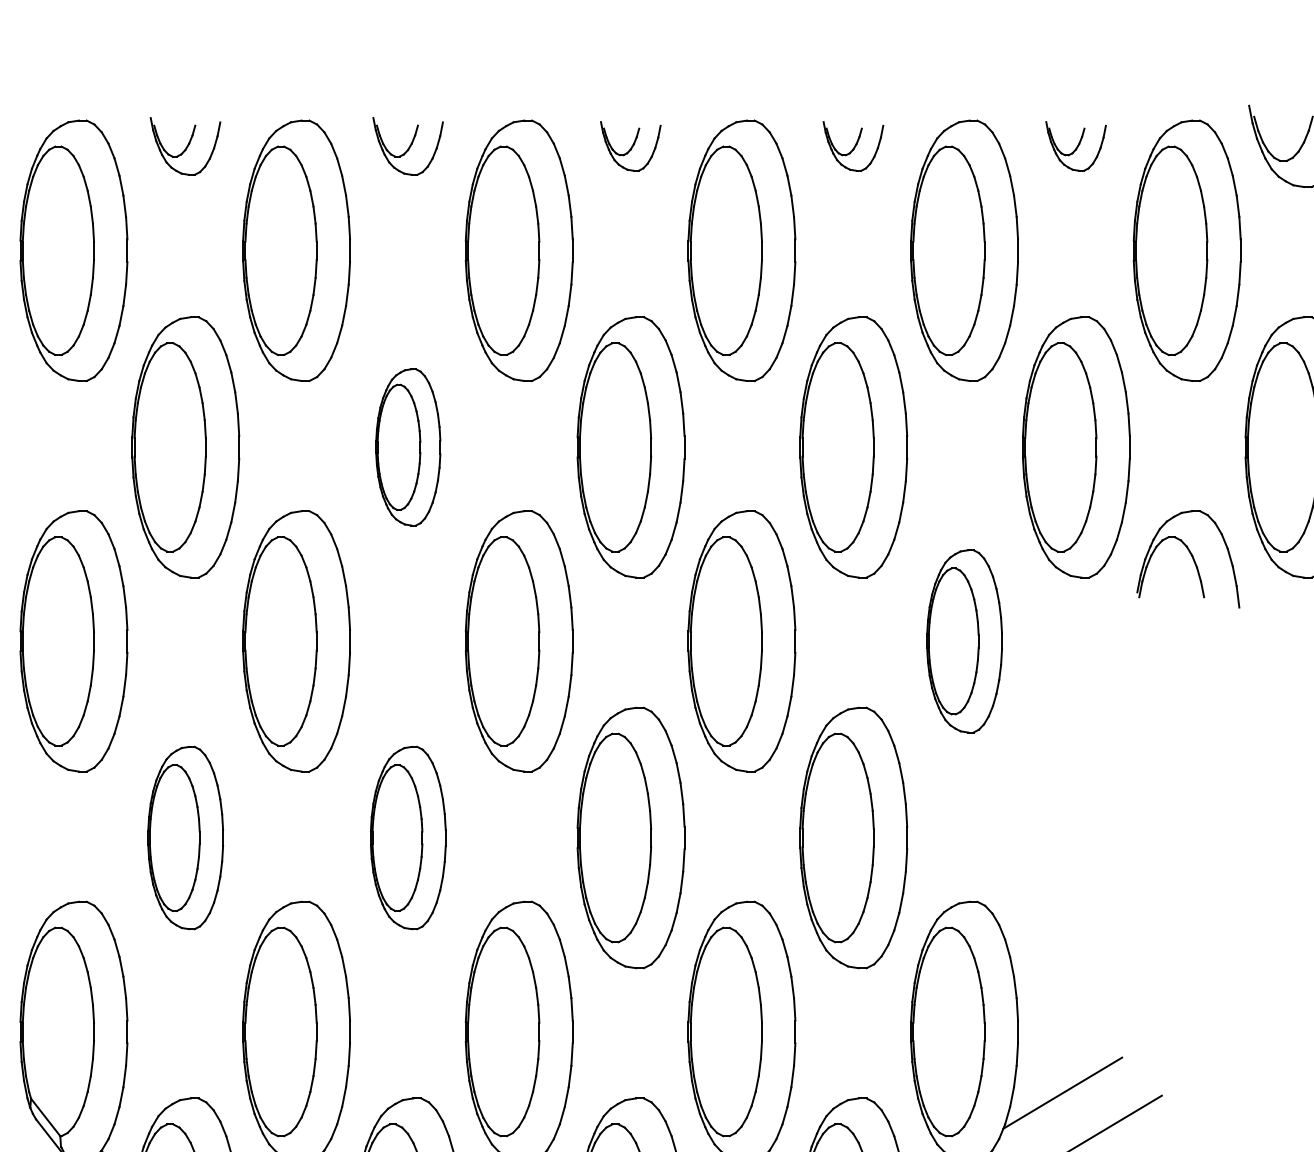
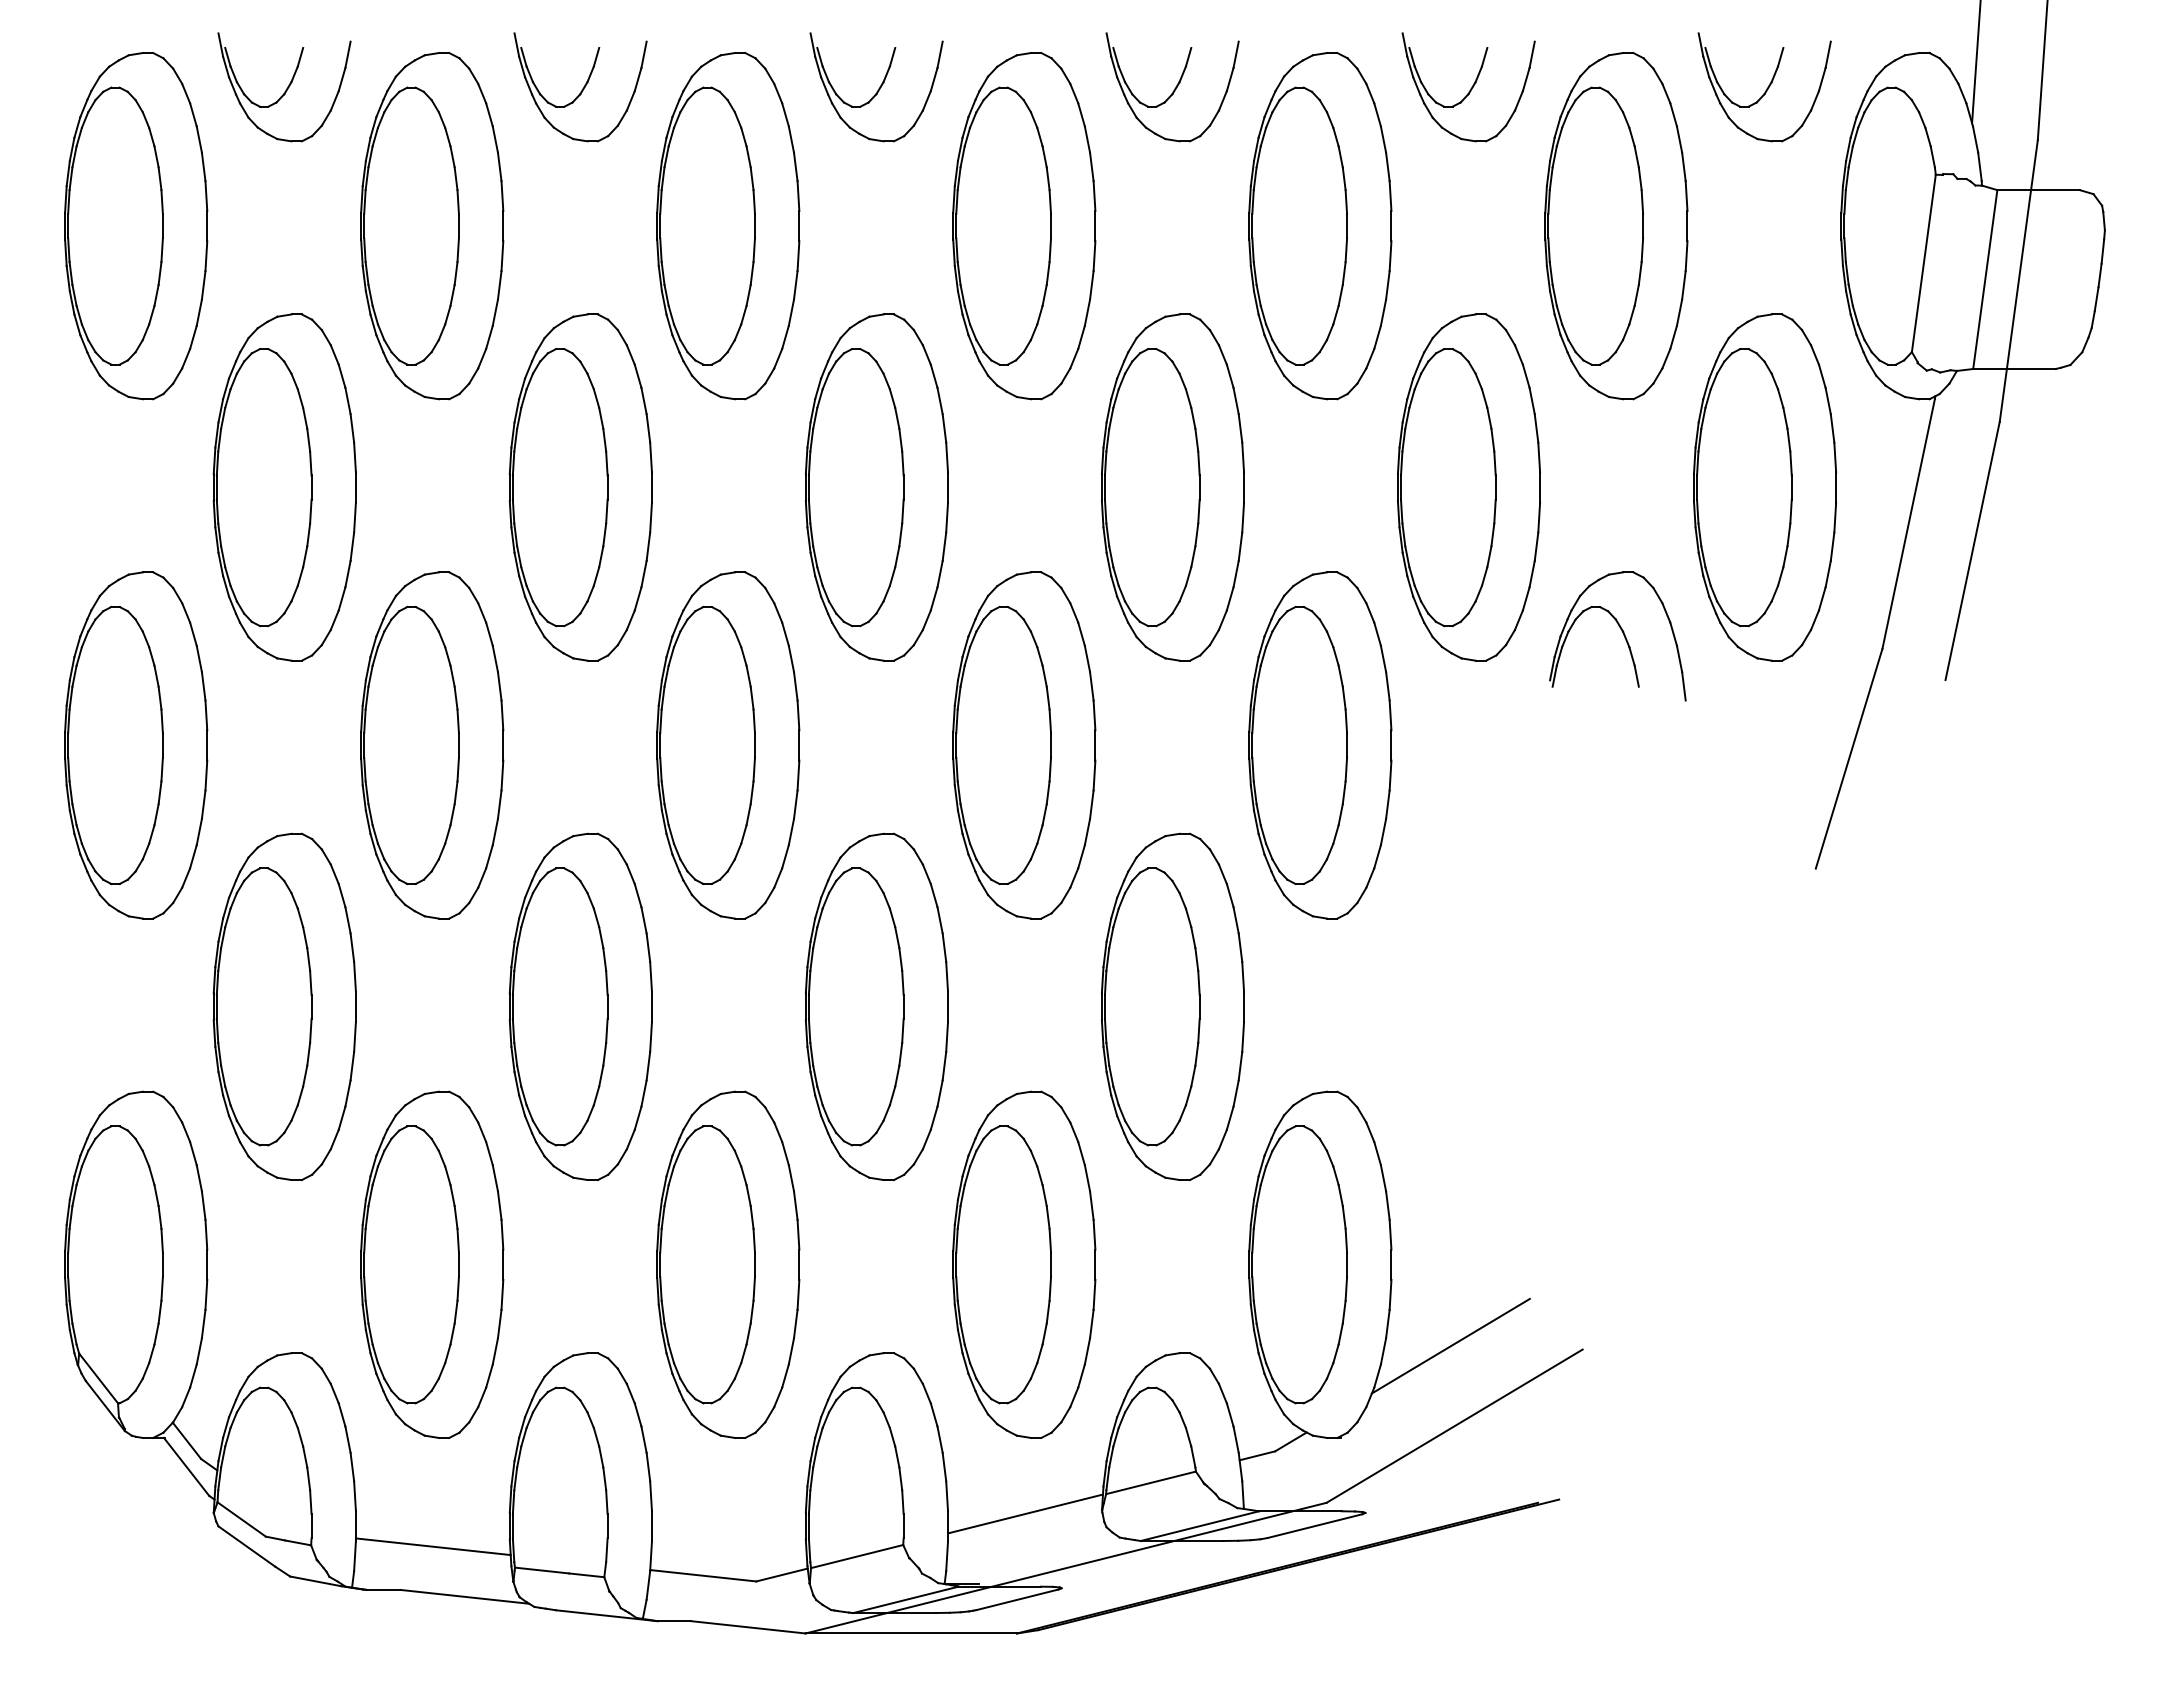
part: (185, 146) -> (284, 87), size x1.43
part: (408, 146) -> (580, 87), size x1.43
part: (630, 146) -> (876, 87), size x1.67
part: (853, 146) -> (1172, 87), size x1.67
part: (1076, 146) -> (1468, 87), size x1.67
part: (408, 447) -> (580, 487), size x1.67
part: (964, 641) -> (1320, 745), size x1.43
part: (185, 837) -> (284, 1006), size x1.43
part: (408, 837) -> (580, 1006), size x1.43

